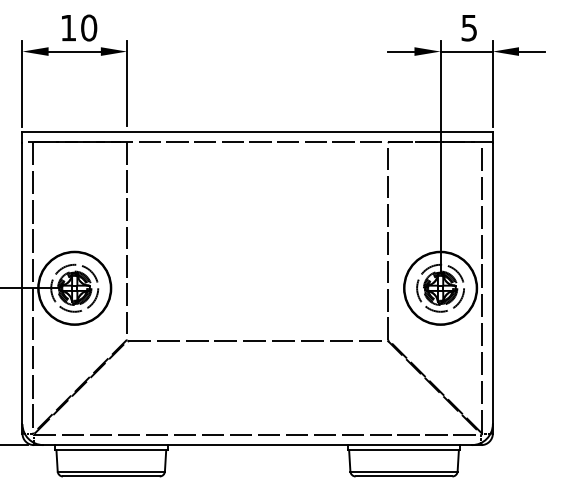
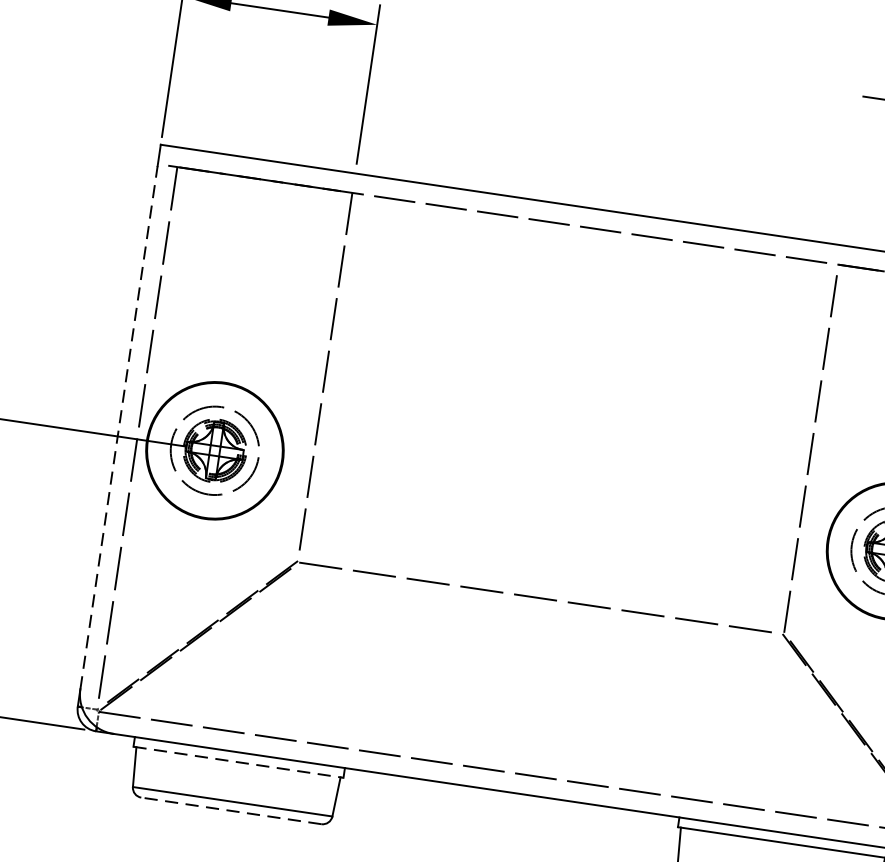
line: (22, 283) -> (119, 427), solid -> dashed
line: (111, 450) -> (238, 762), solid -> dashed
line: (110, 476) -> (229, 810), solid -> dashed

